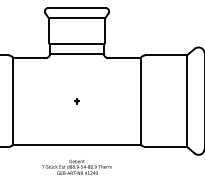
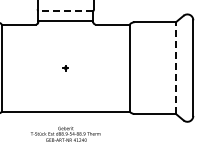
line: (76, 44) -> (65, 11), solid -> dashed
line: (187, 101) -> (176, 68), solid -> dashed

